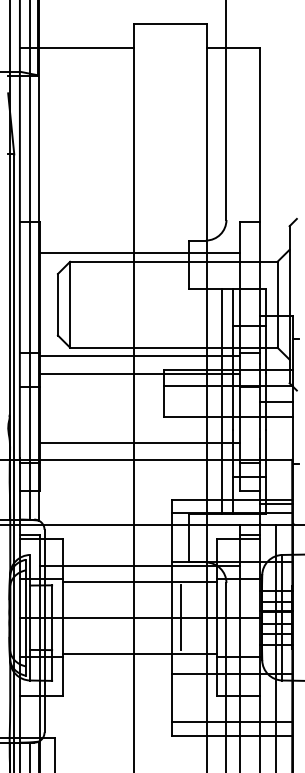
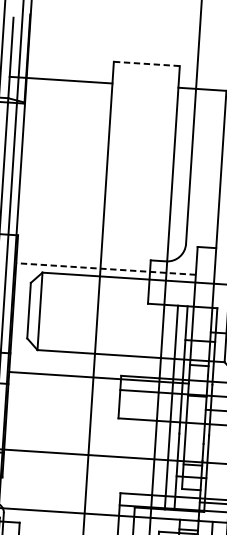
line: (170, 24) -> (146, 64), solid -> dashed
line: (139, 253) -> (105, 269), solid -> dashed
line: (139, 356) -> (99, 362), removed
line: (139, 442) -> (94, 439), removed

